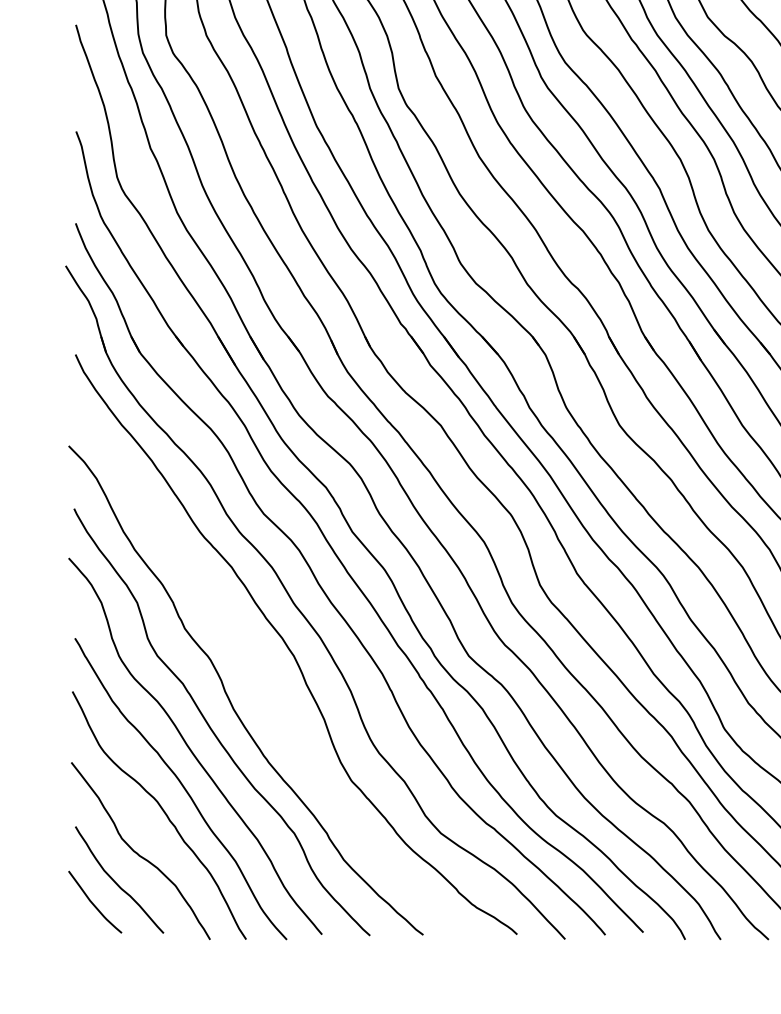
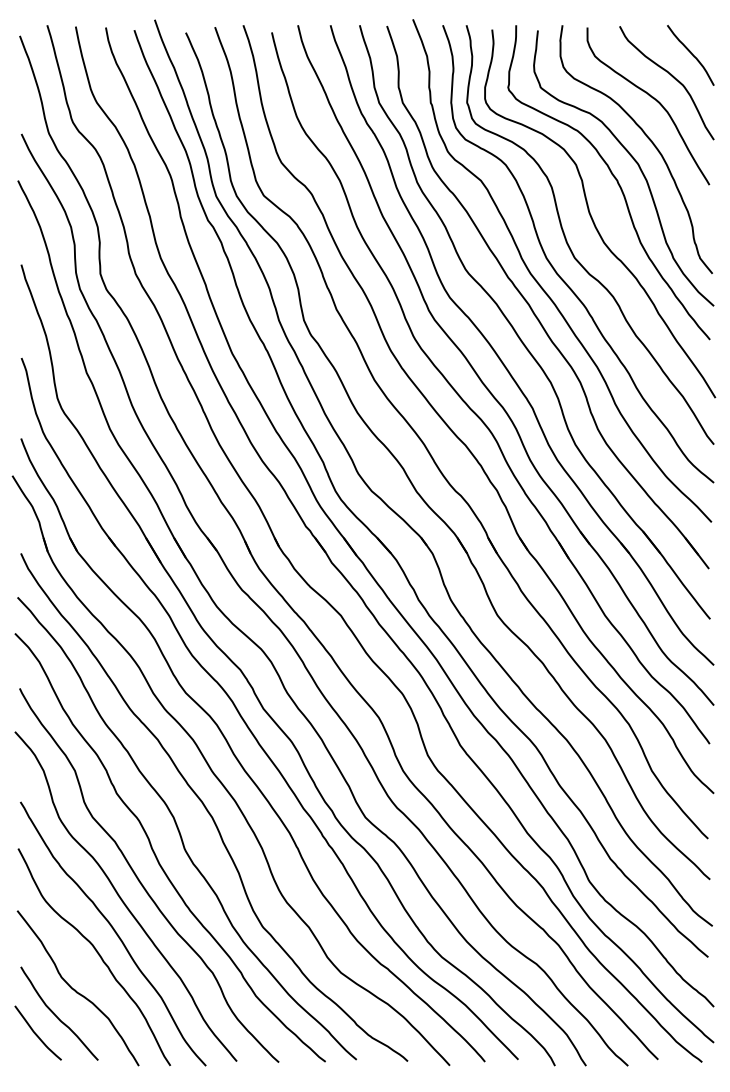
curve: (257, 672) -> (180, 831), added

